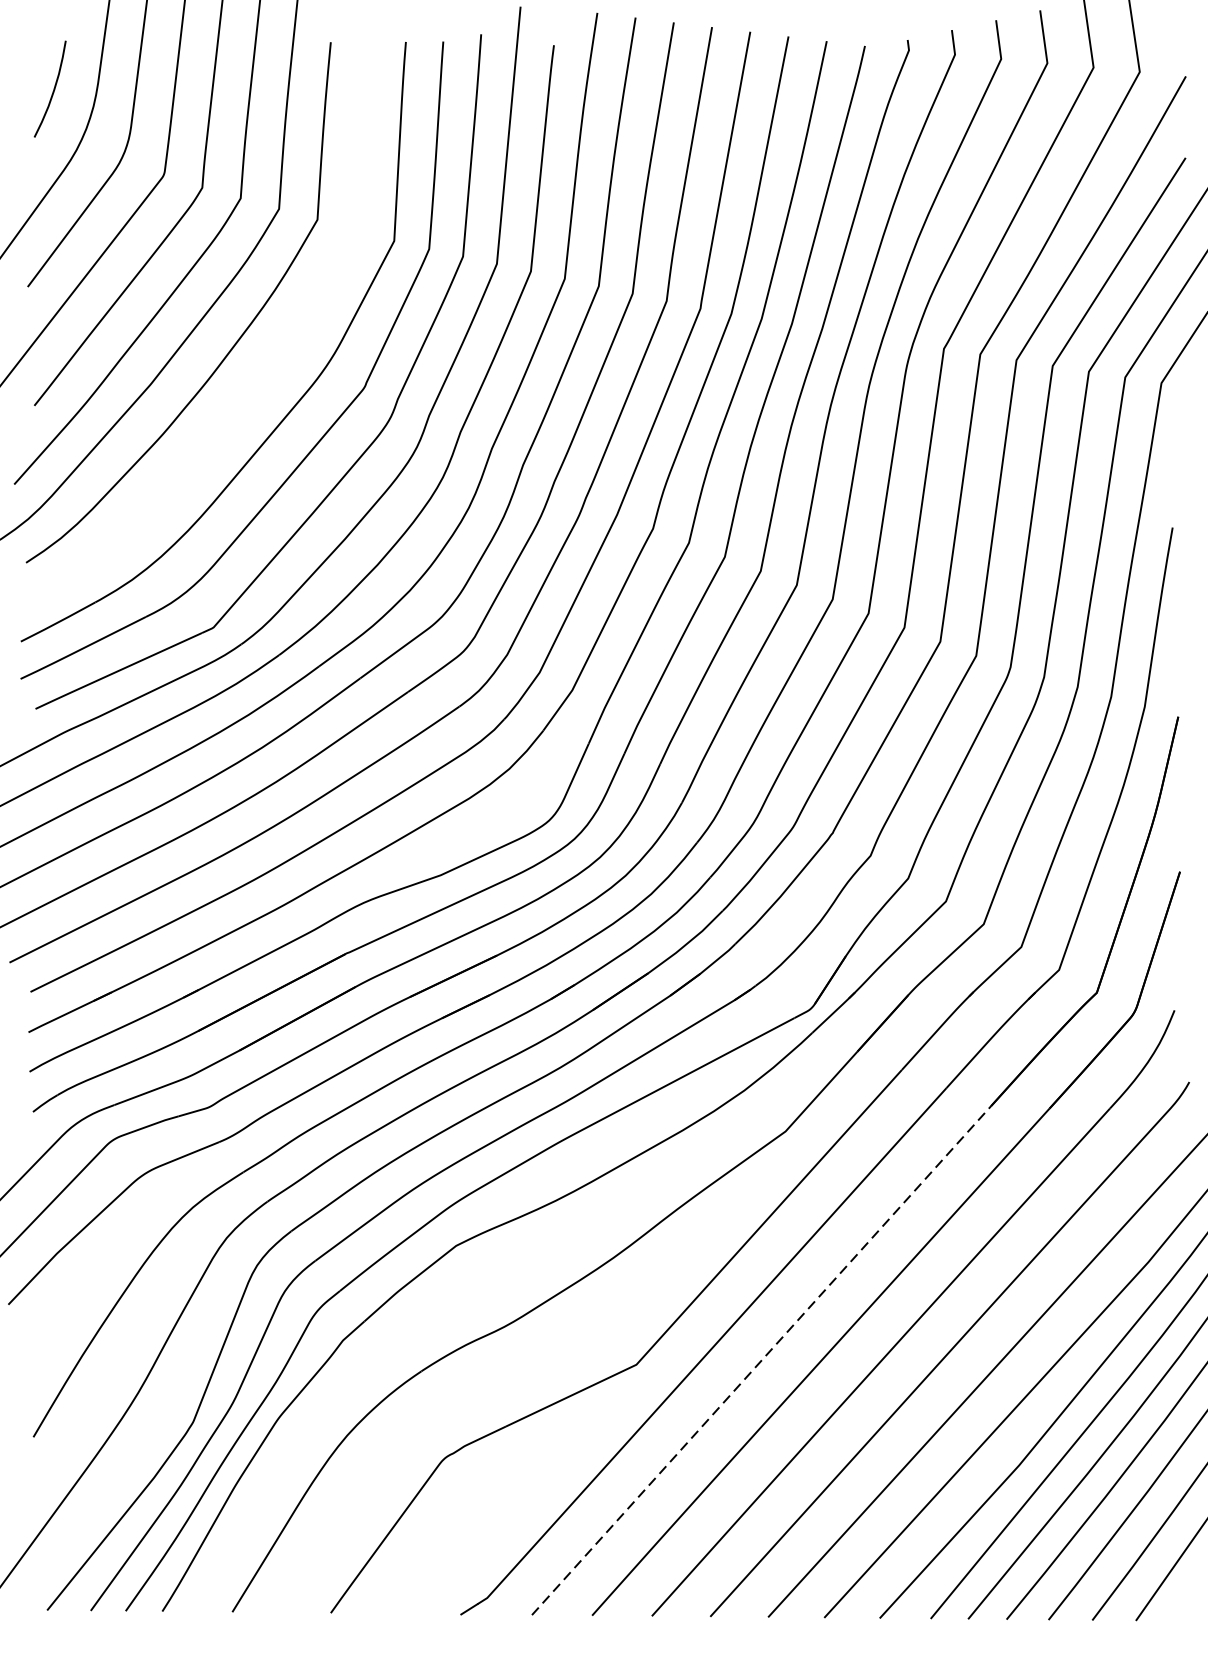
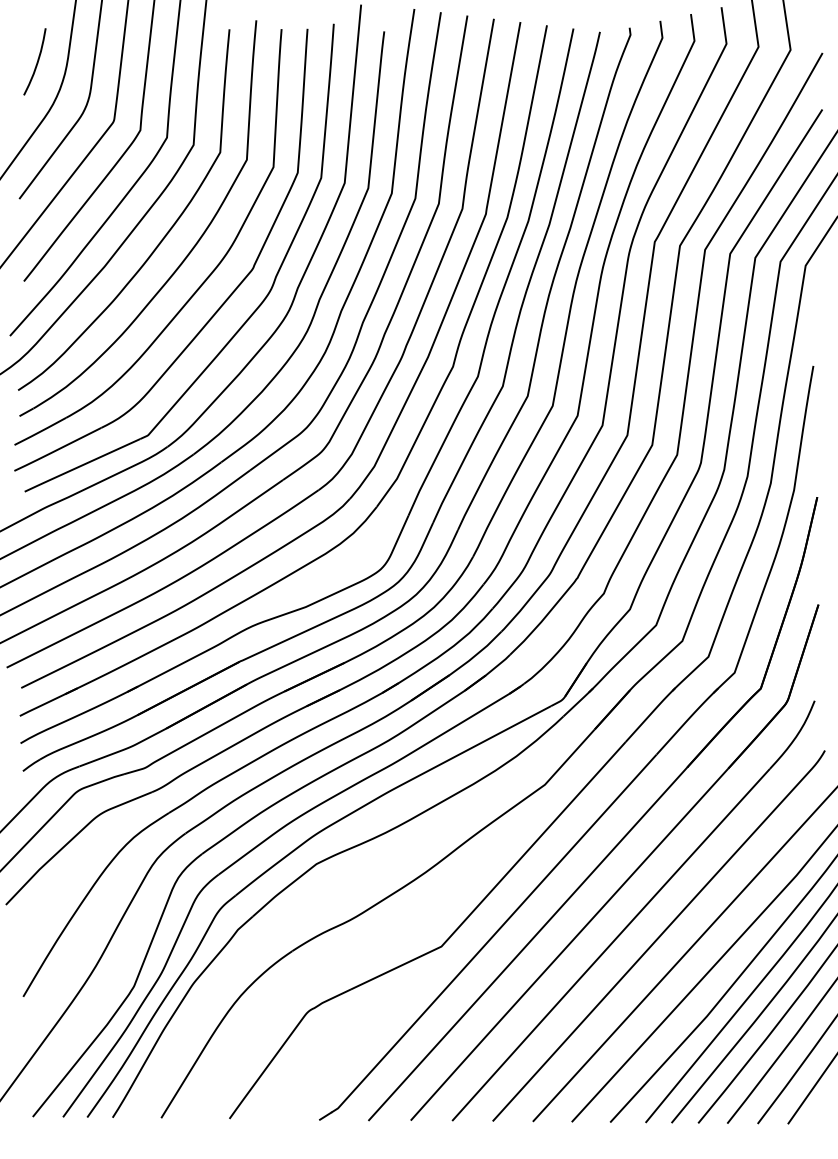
part: (267, 369) -> (185, 256), added
line: (761, 1360) -> (528, 943), dashed -> solid

